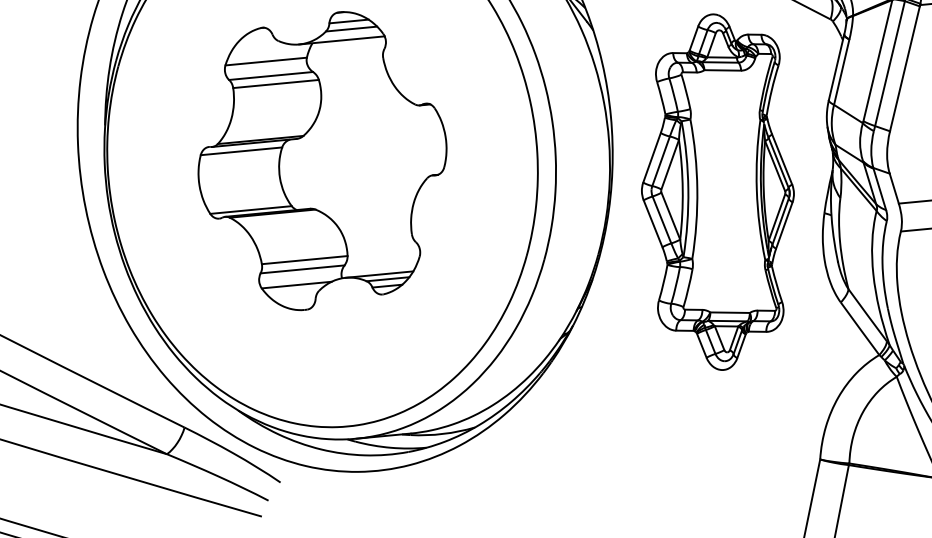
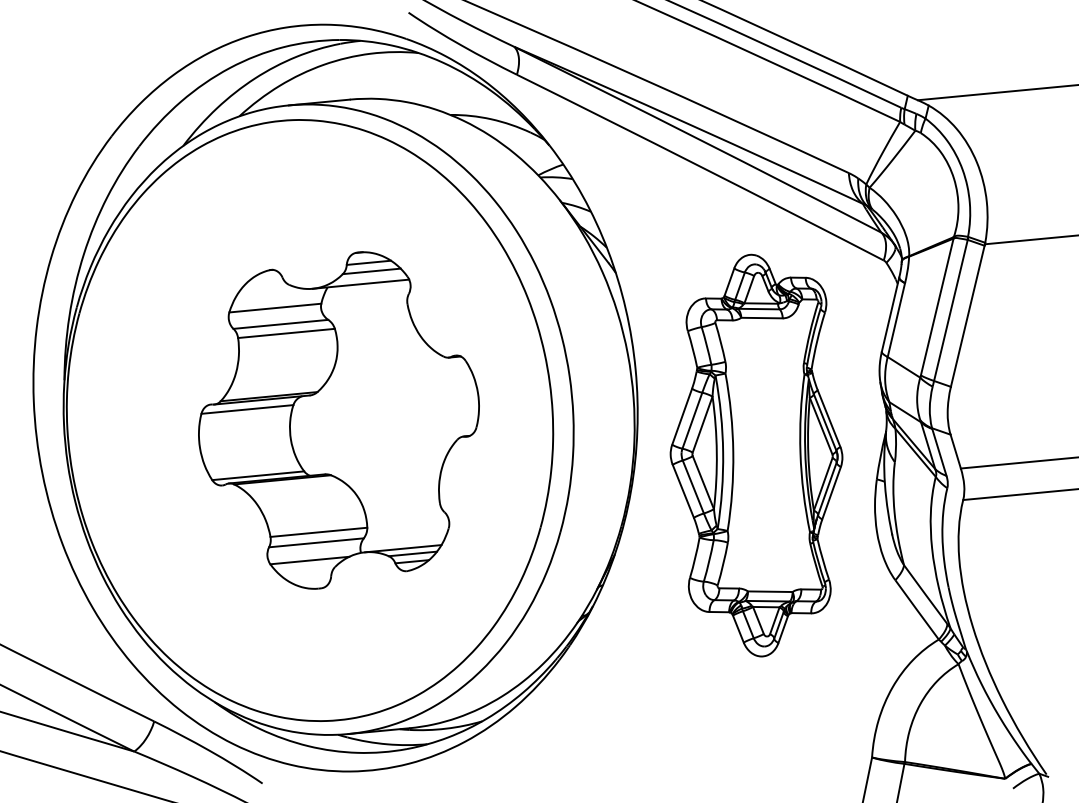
part: (322, 161) -> (338, 420), moved

